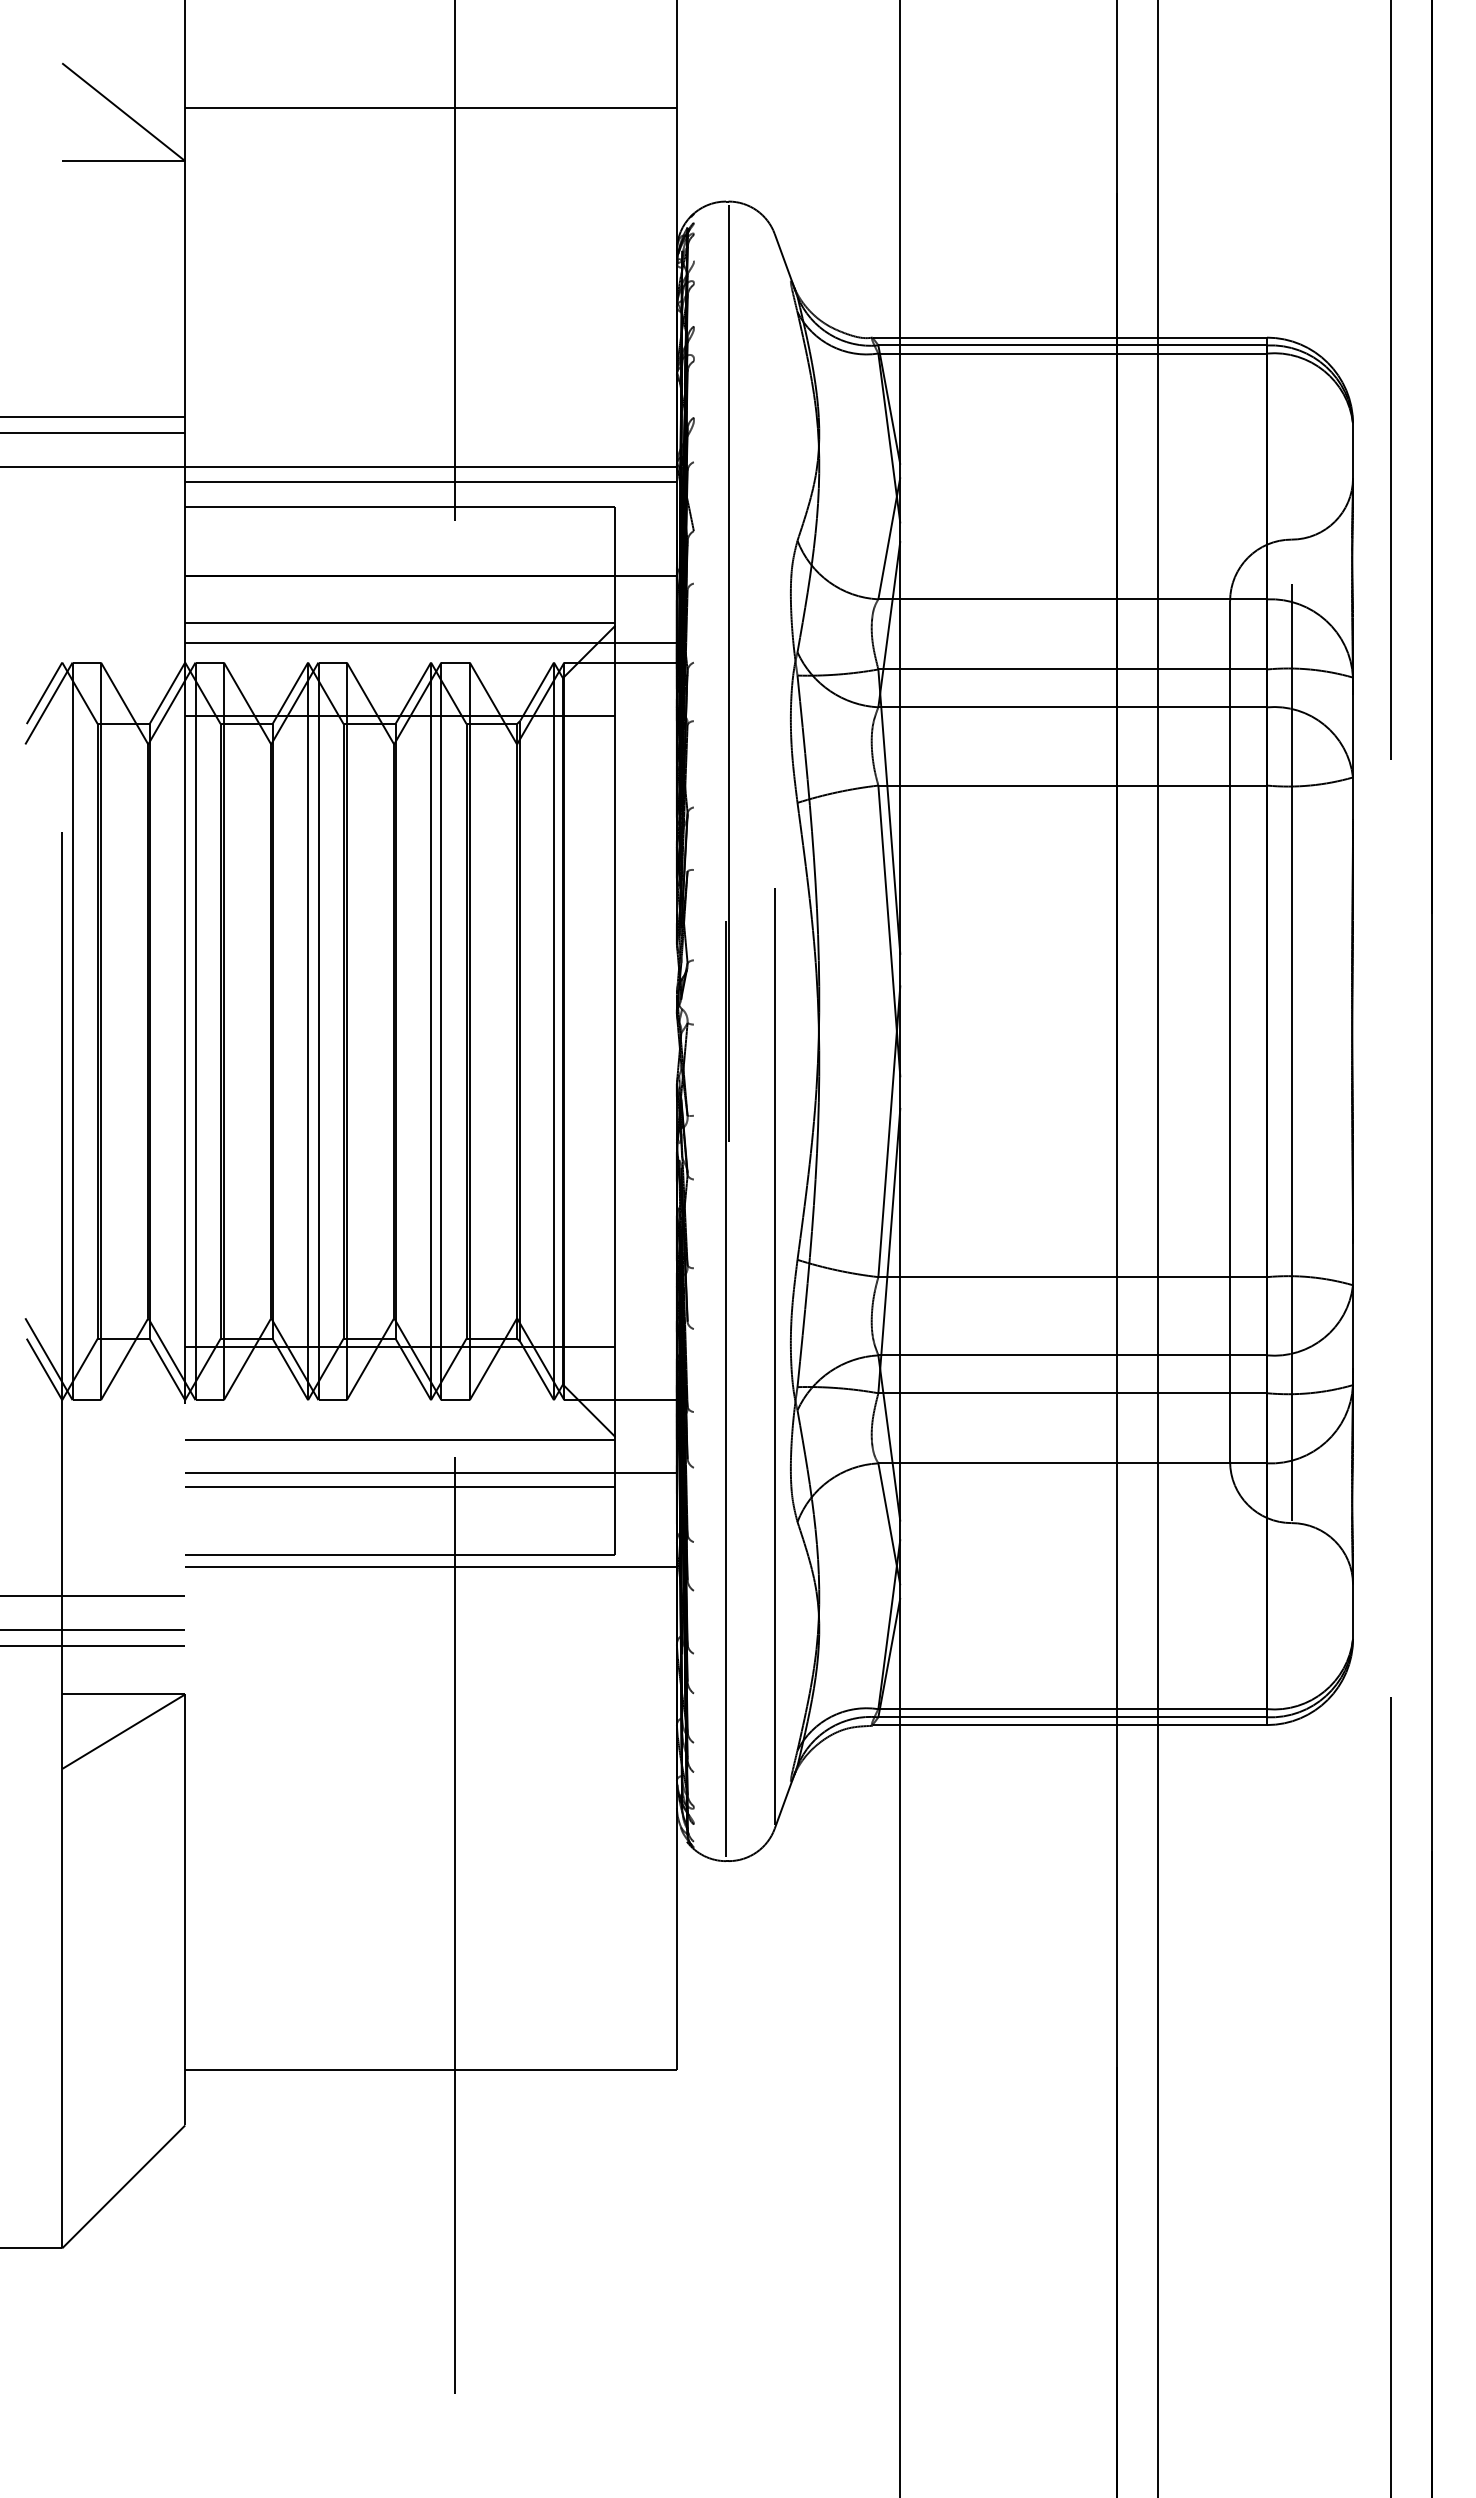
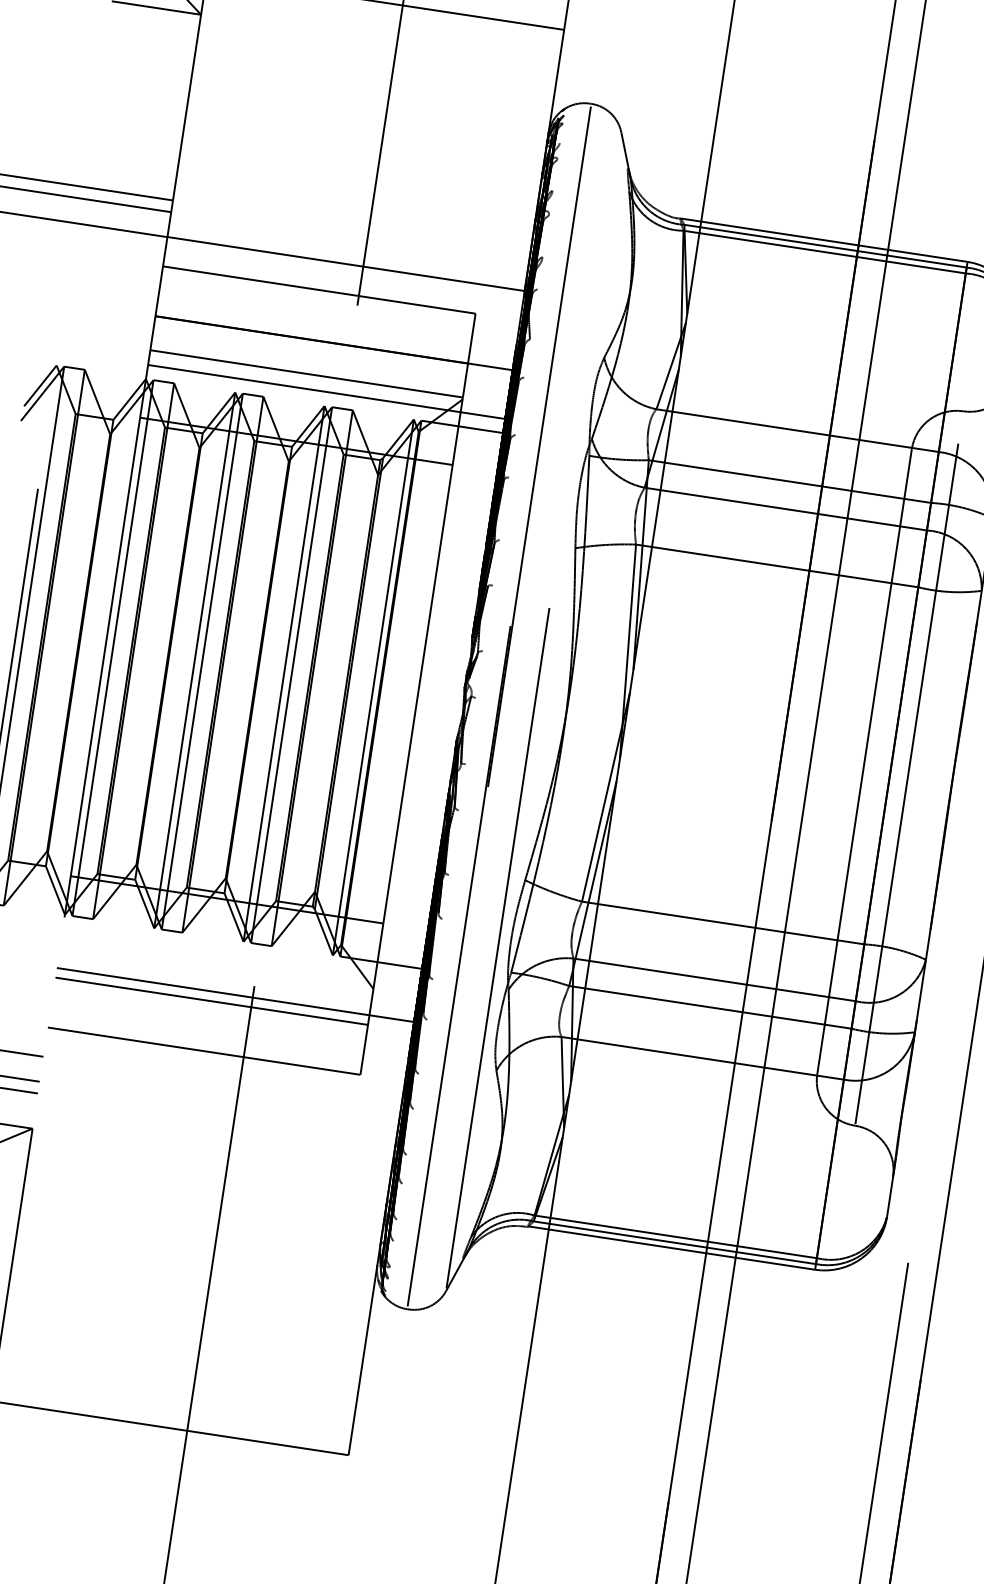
line: (430, 481) -> (344, 274), removed
line: (400, 1439) -> (217, 967), removed
line: (430, 1567) -> (224, 1063), removed

